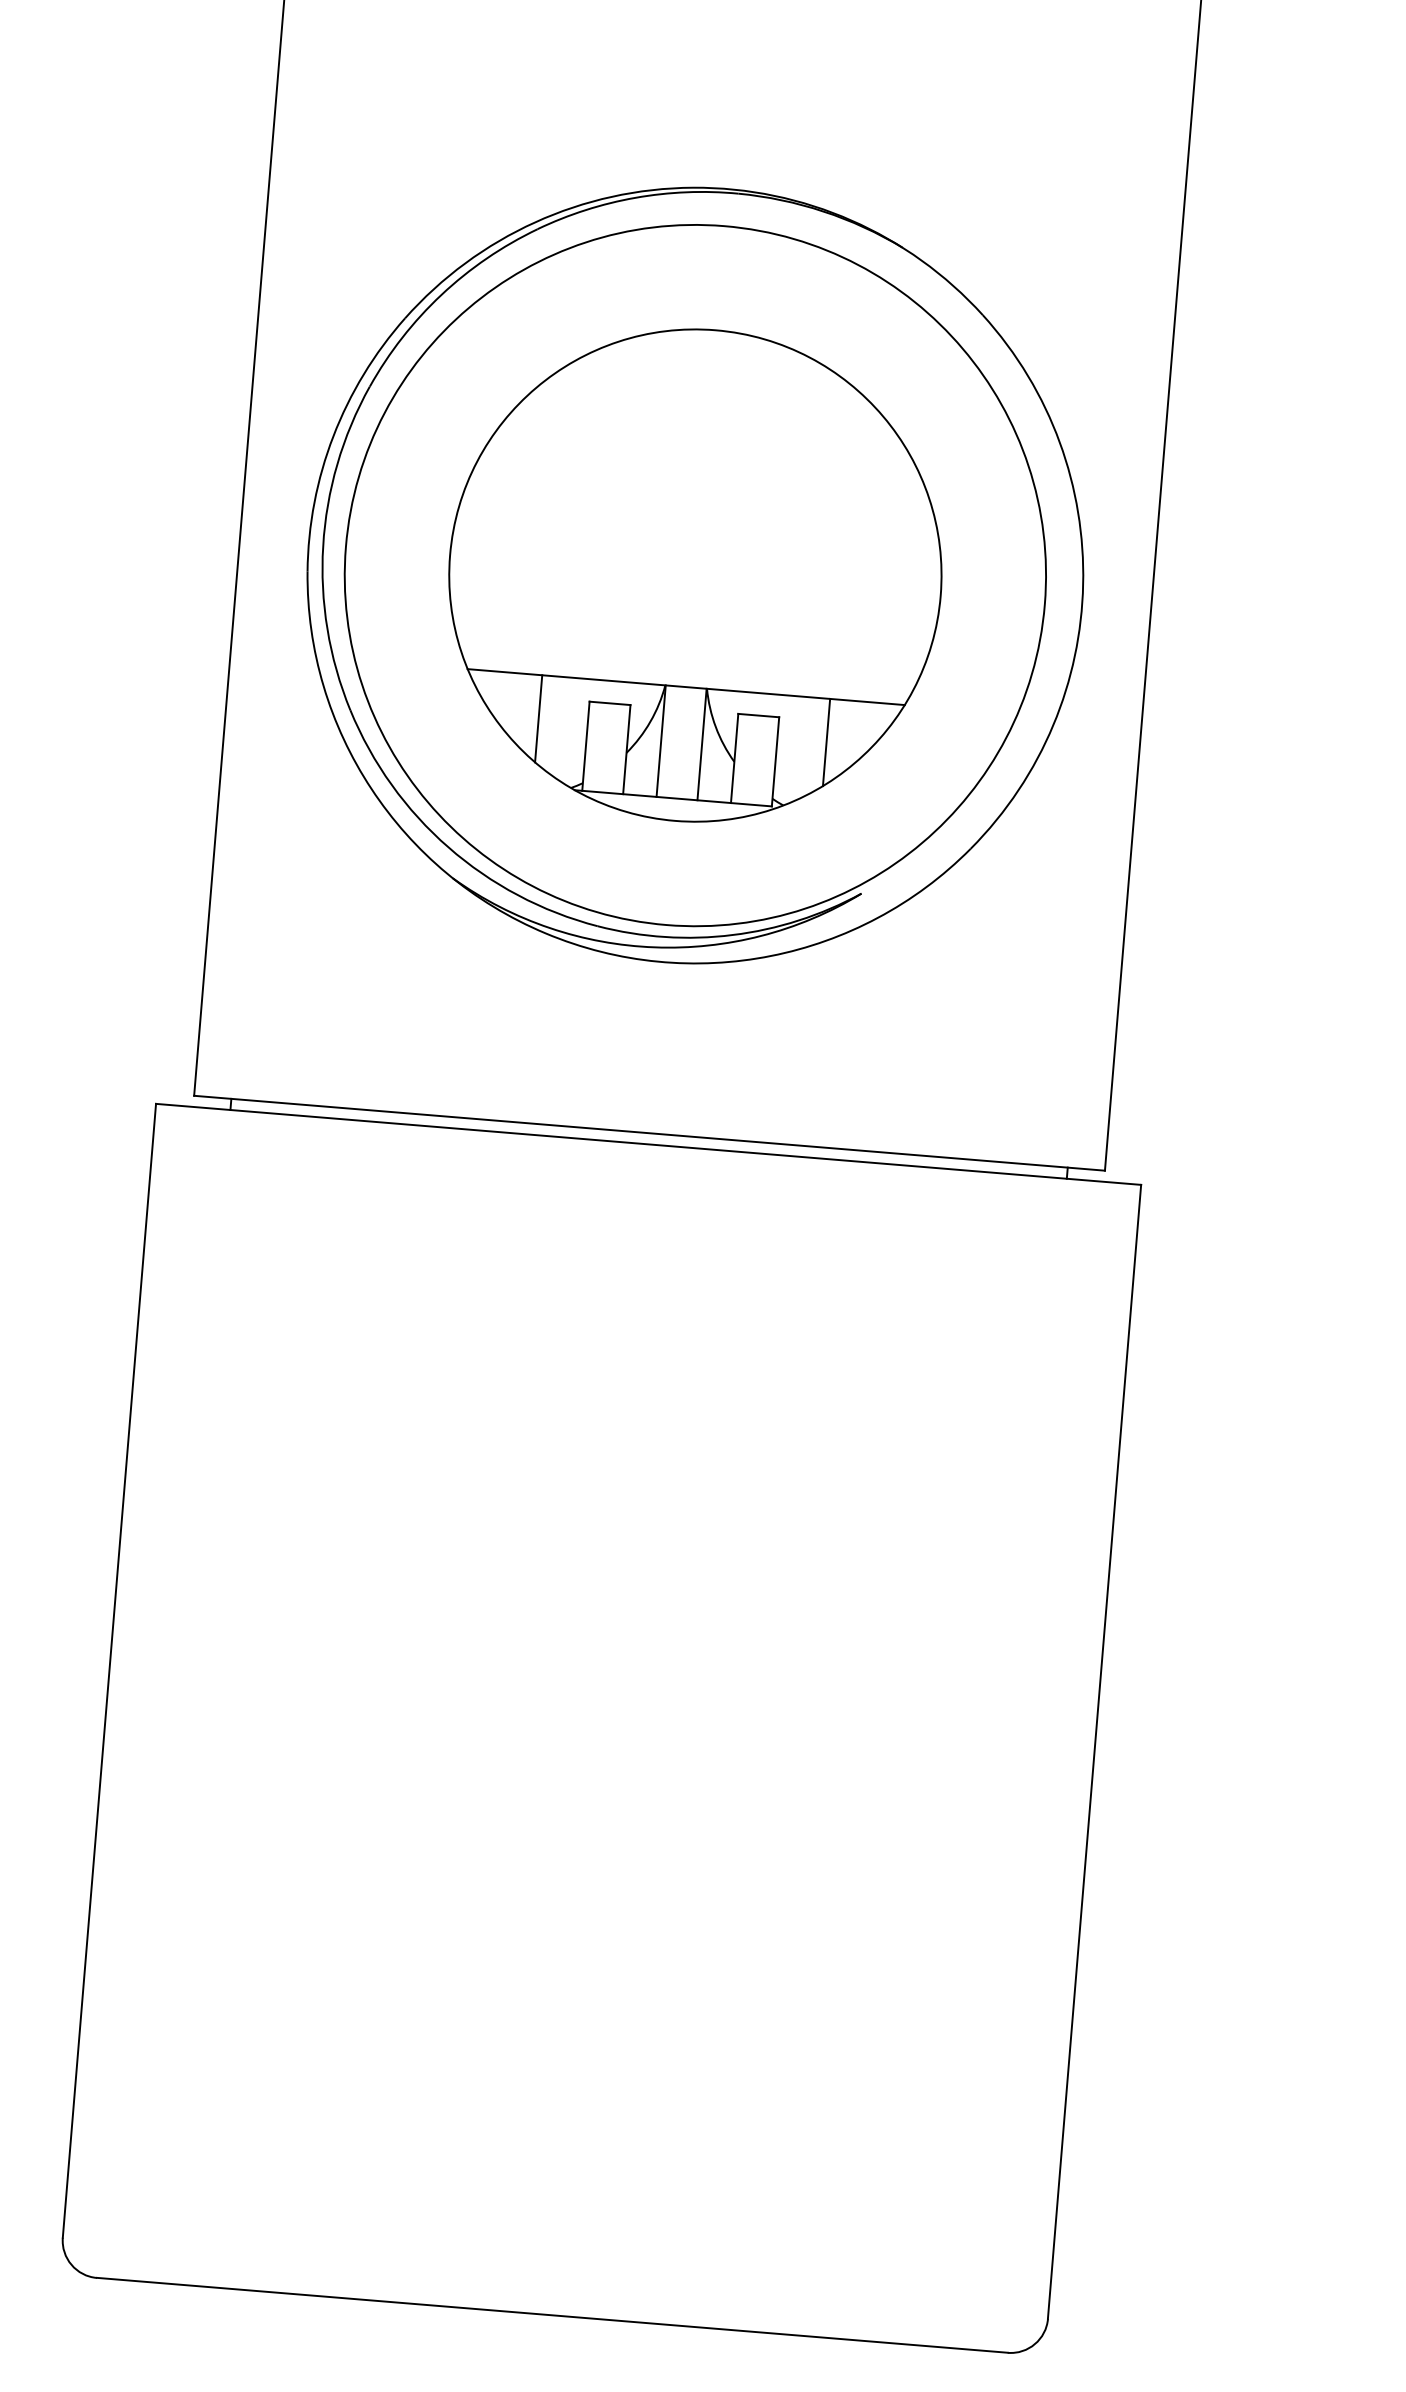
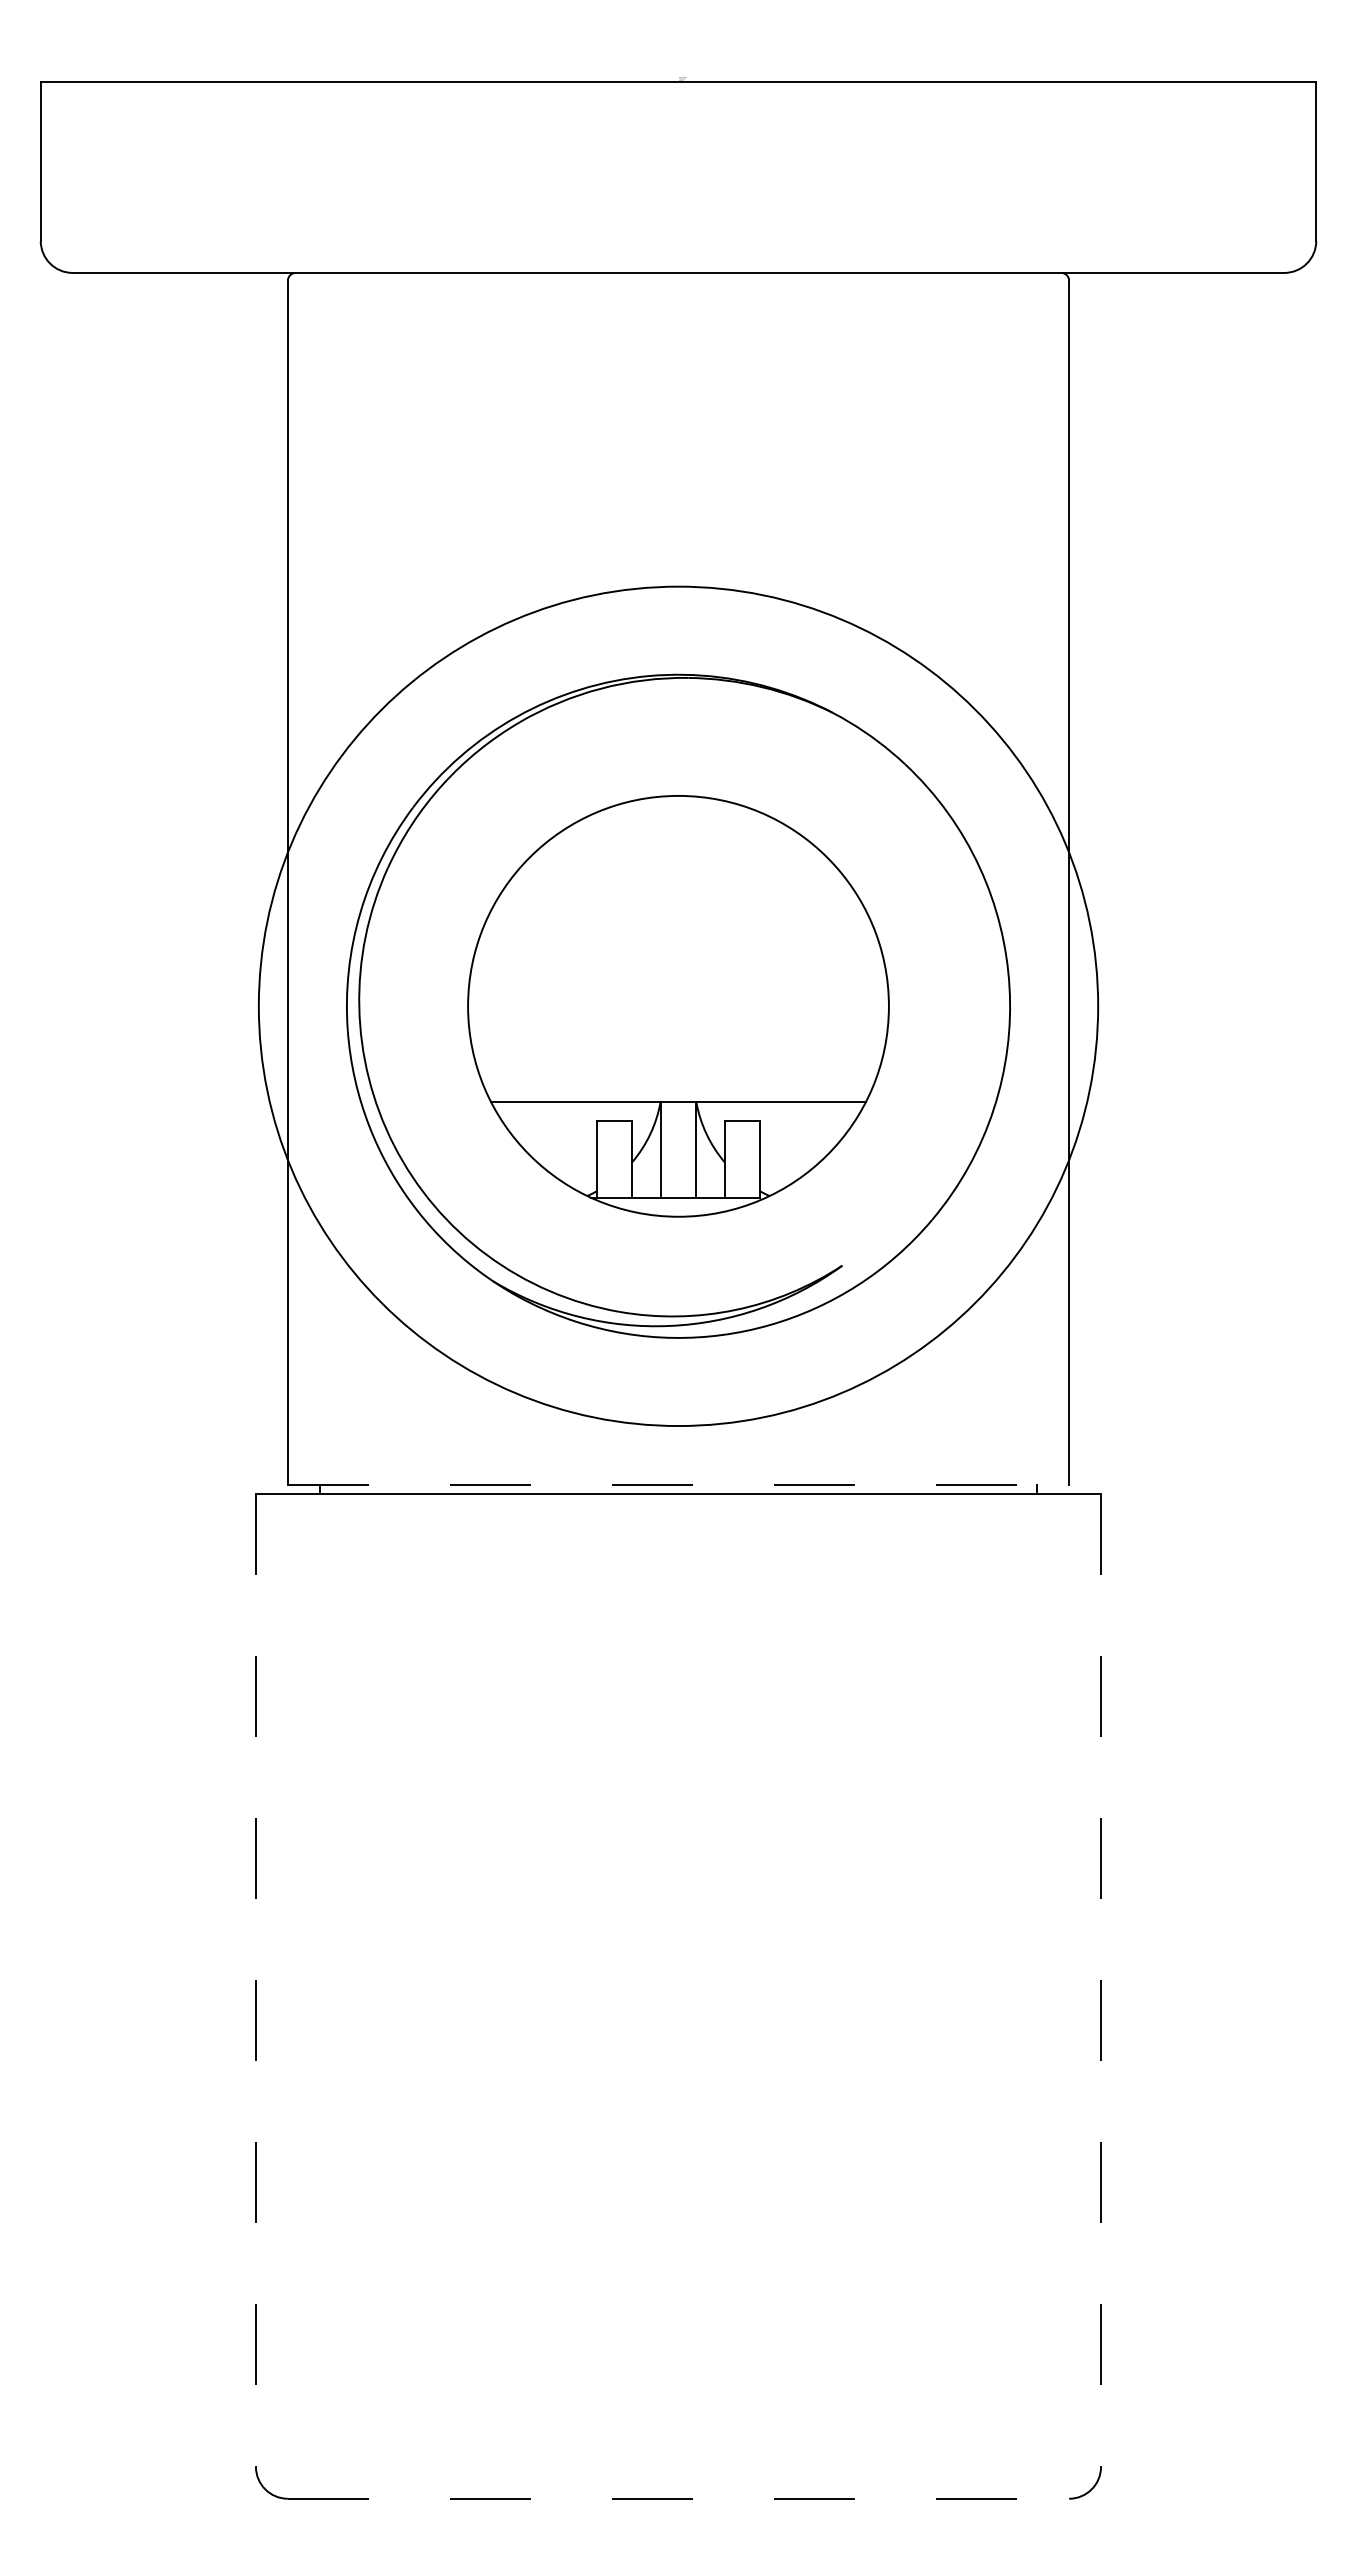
circle: (695, 575) -> (678, 1006), size x1.4
line: (538, 718) -> (554, 1139), removed
line: (826, 742) -> (801, 1139), removed
line: (649, 1133) -> (678, 1484), solid -> dashed
line: (108, 1671) -> (255, 1981), solid -> dashed
line: (1093, 1752) -> (1100, 1981), solid -> dashed
line: (552, 2315) -> (678, 2498), solid -> dashed

